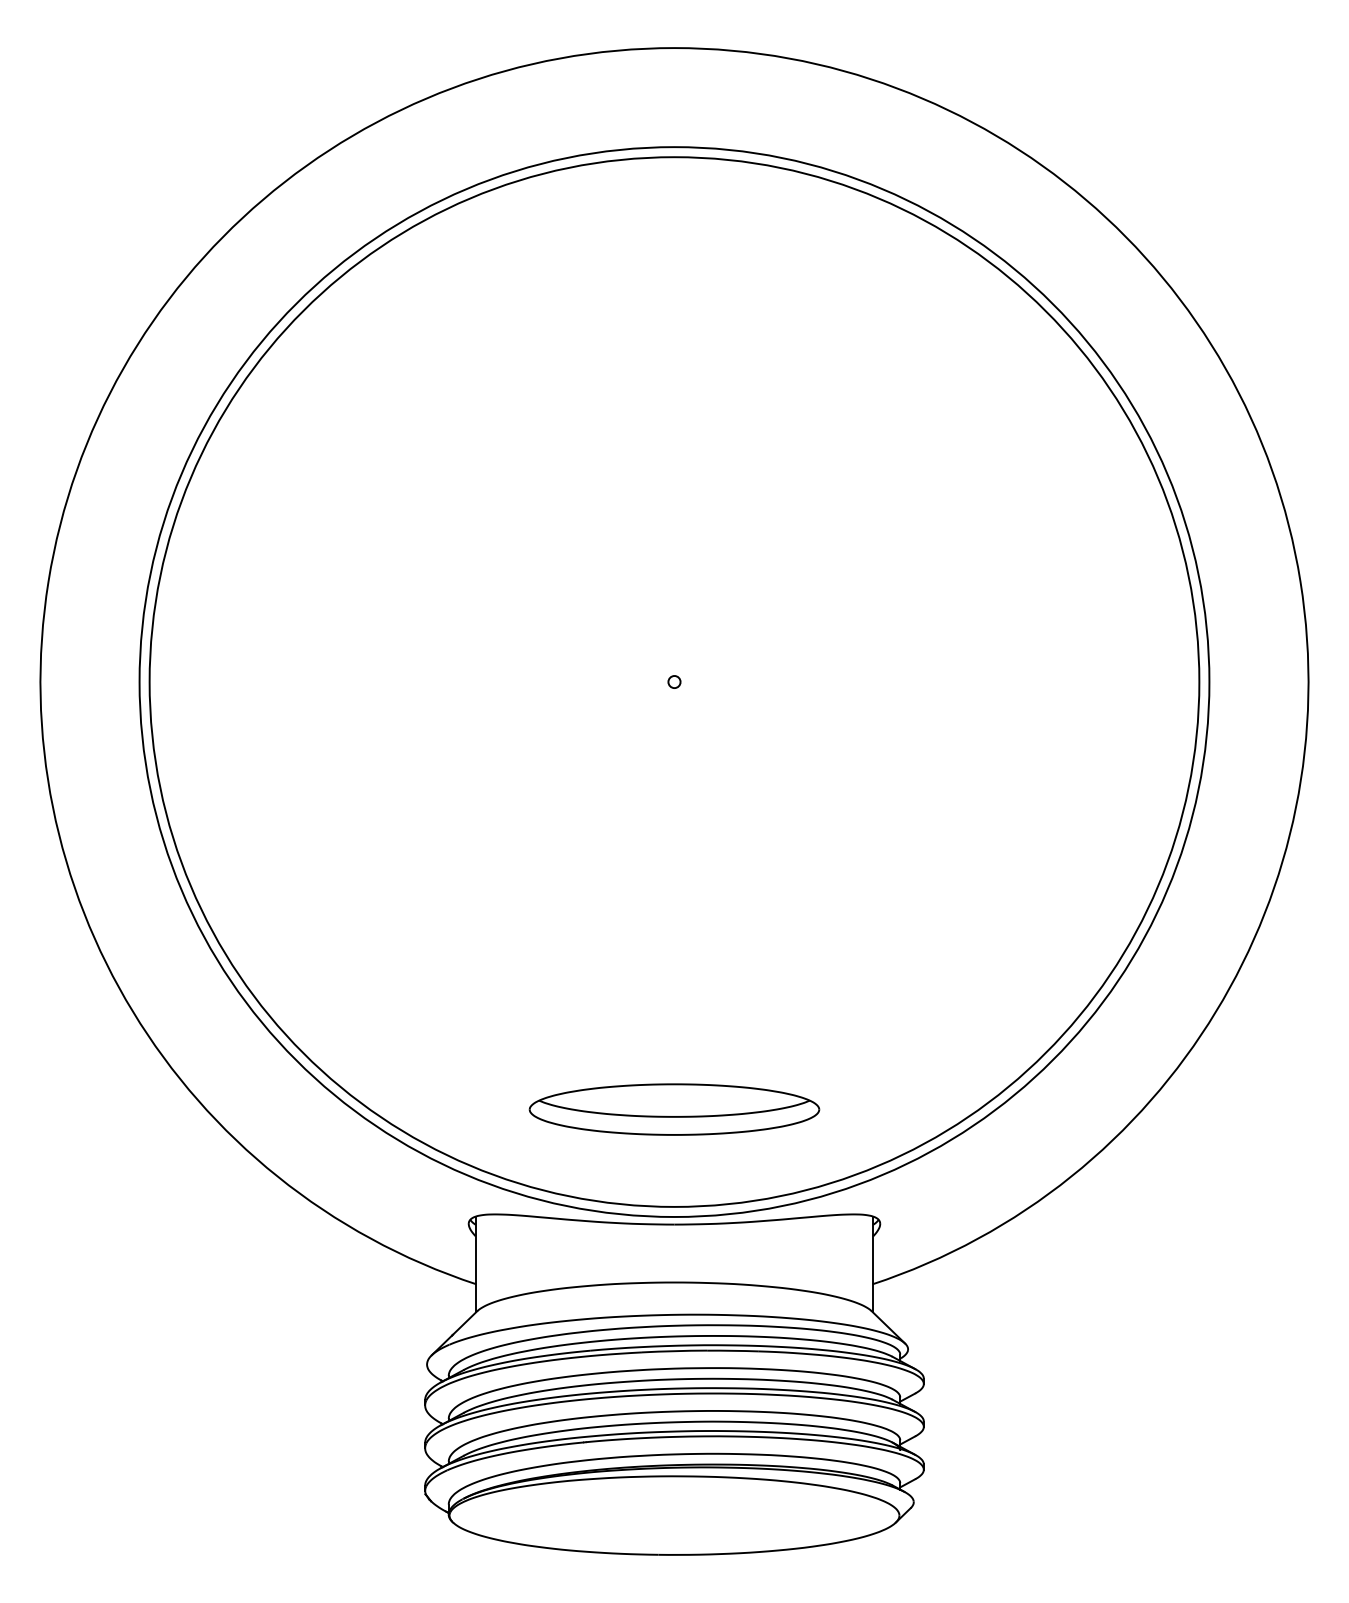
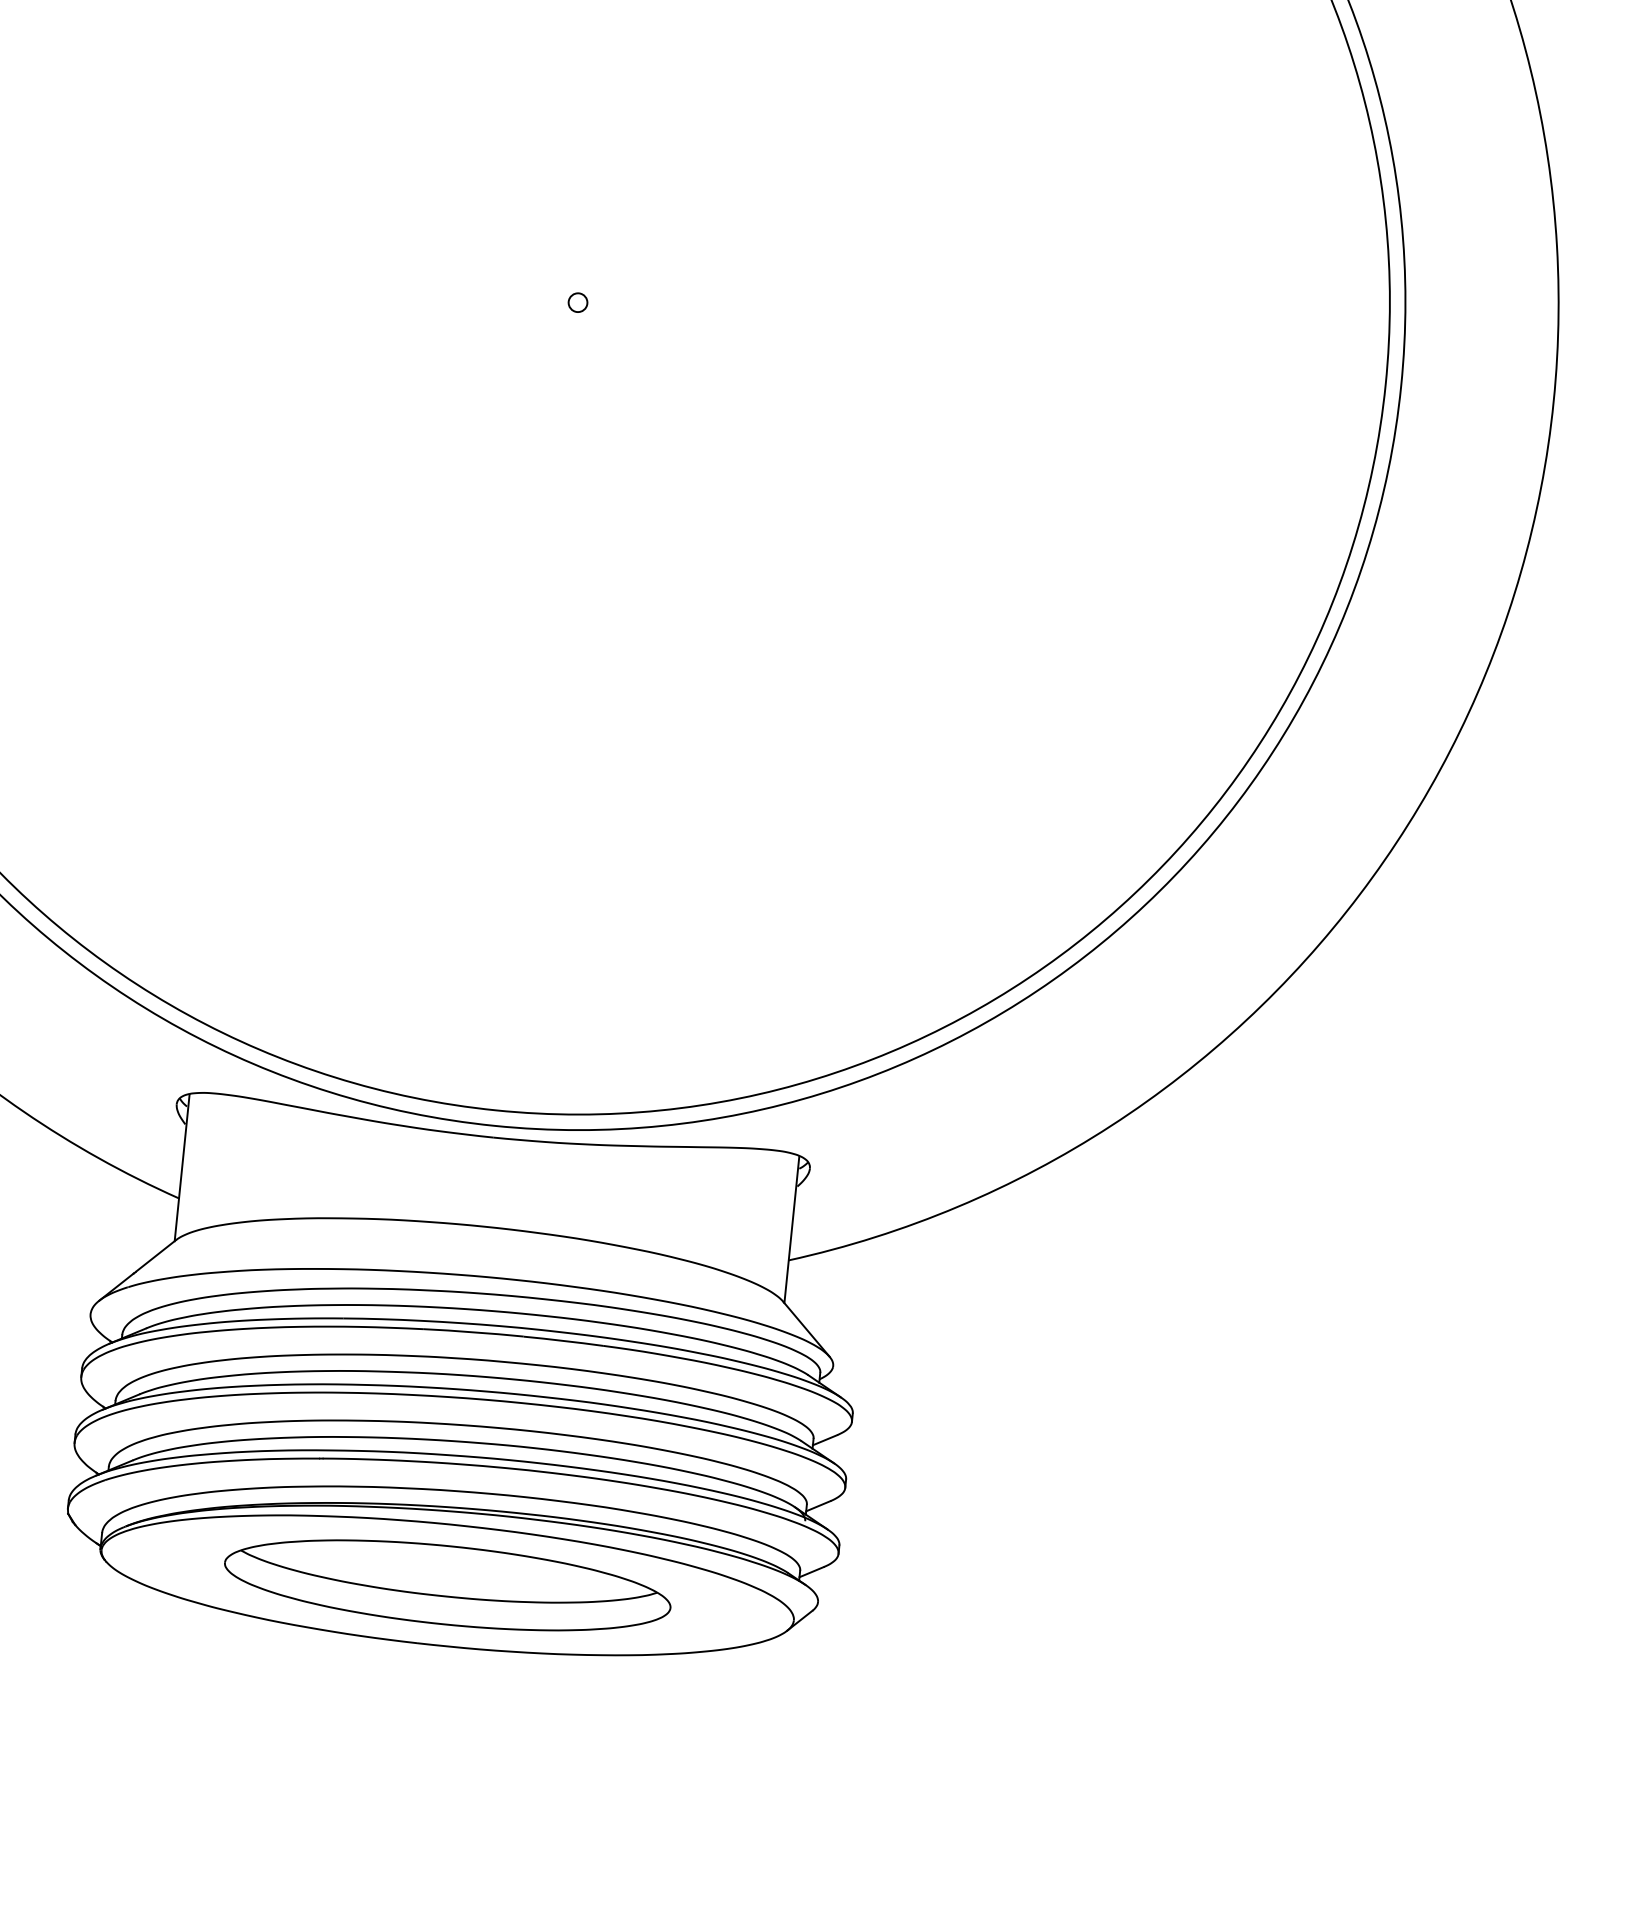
part: (674, 1109) -> (447, 1585), moved

